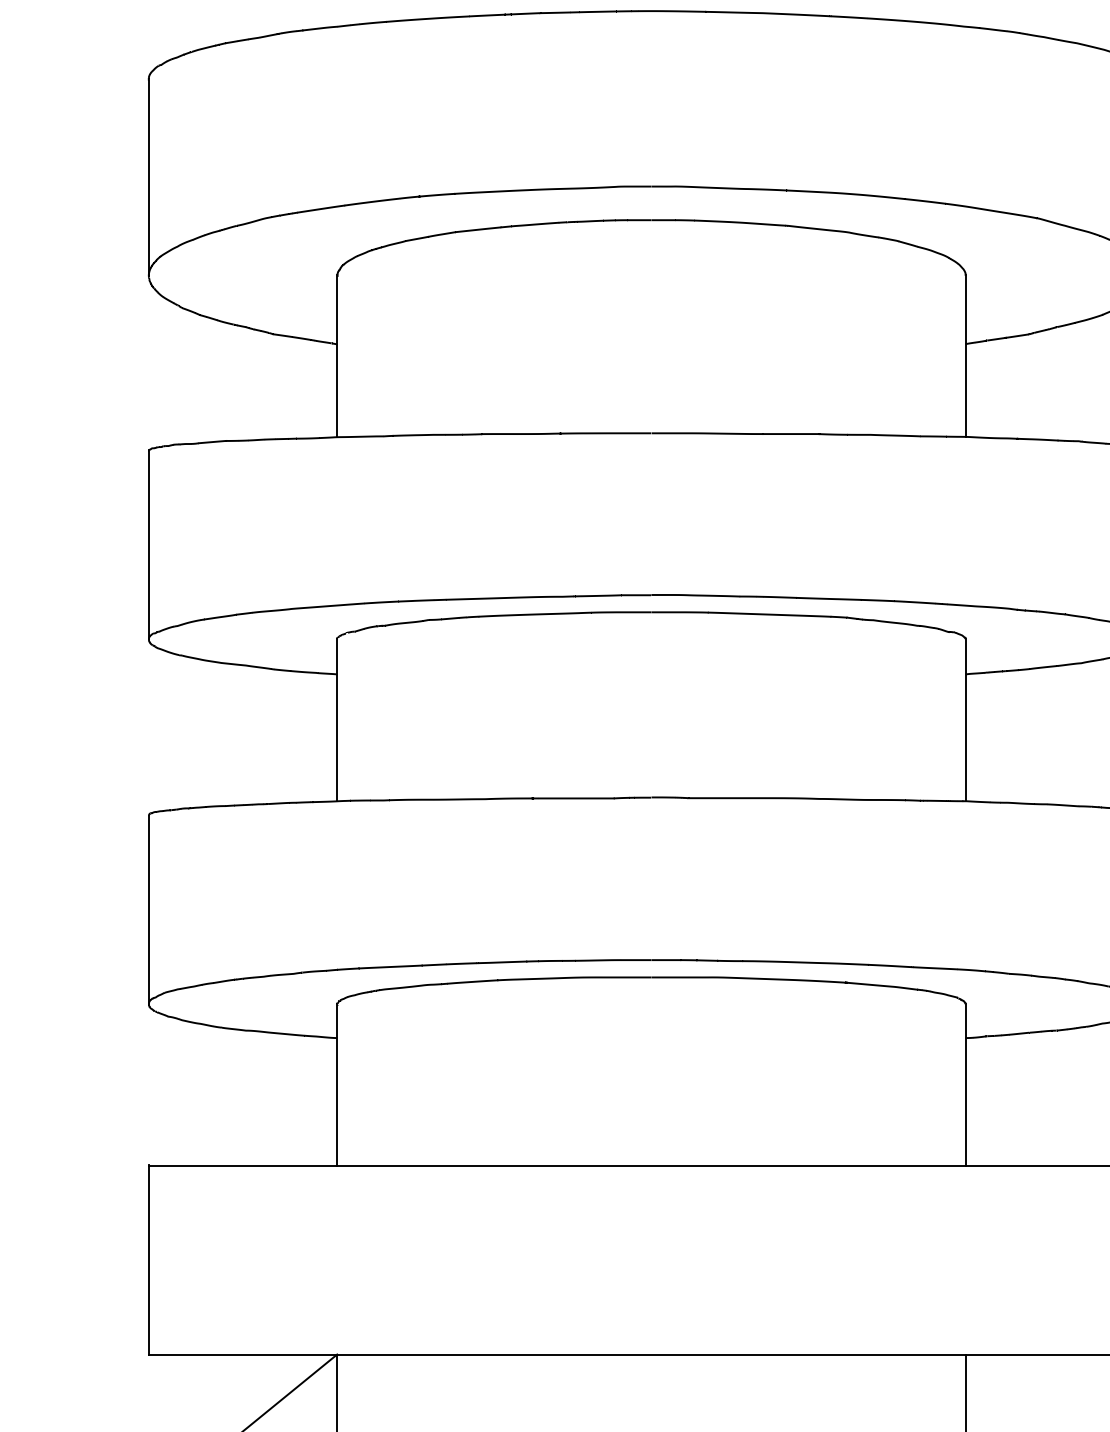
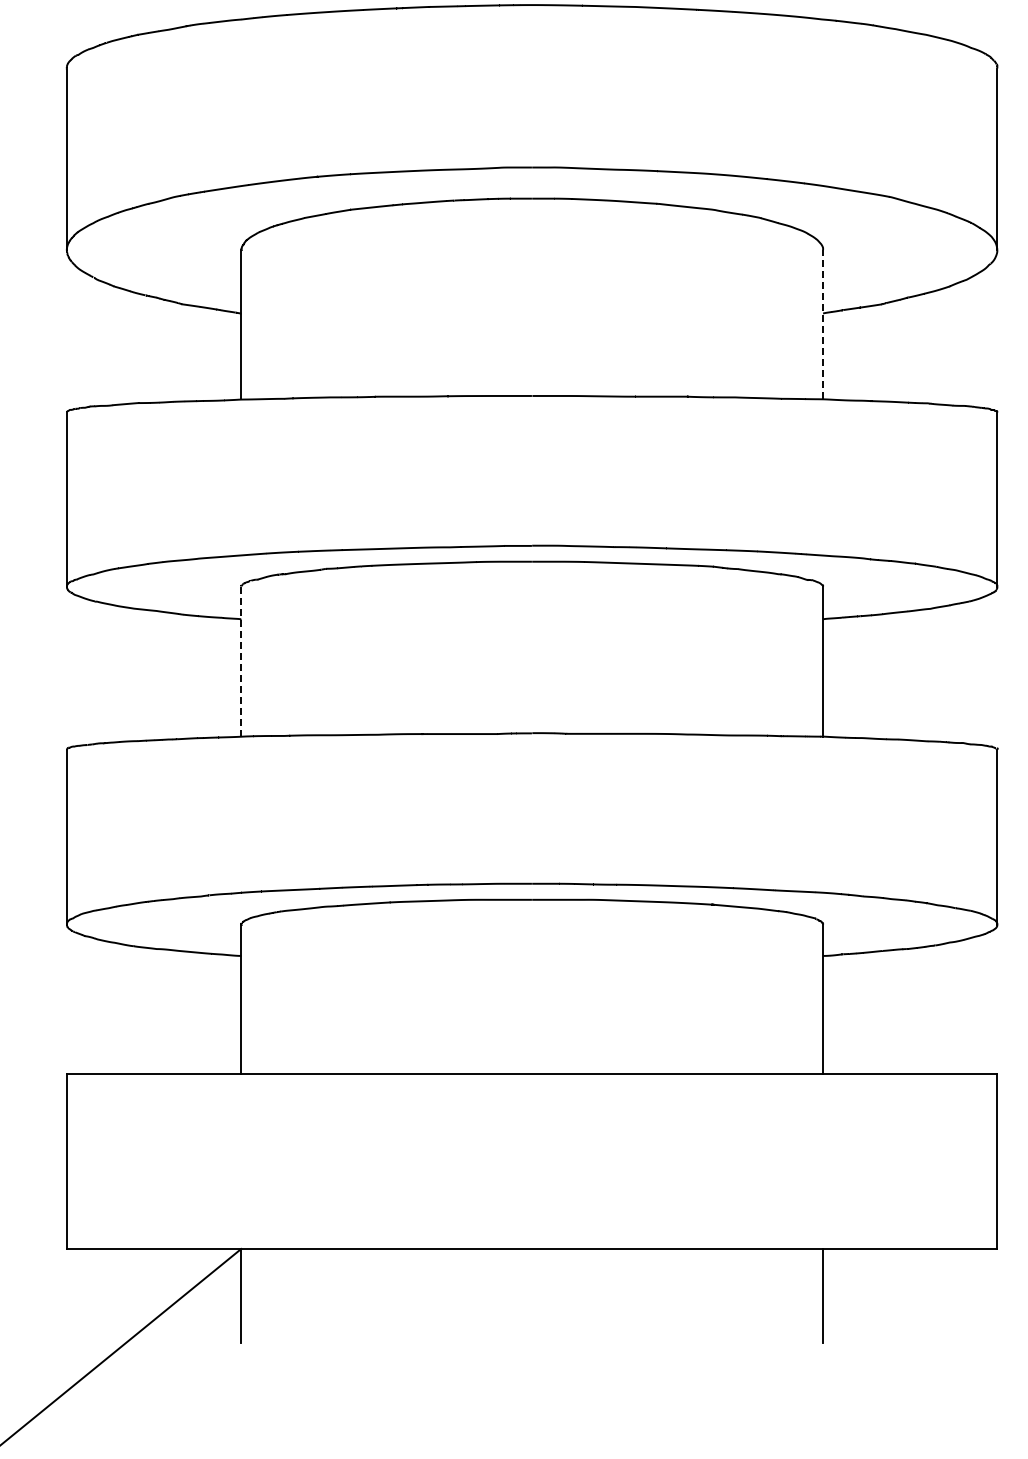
line: (966, 356) -> (823, 324), solid -> dashed
line: (337, 718) -> (241, 660), solid -> dashed

